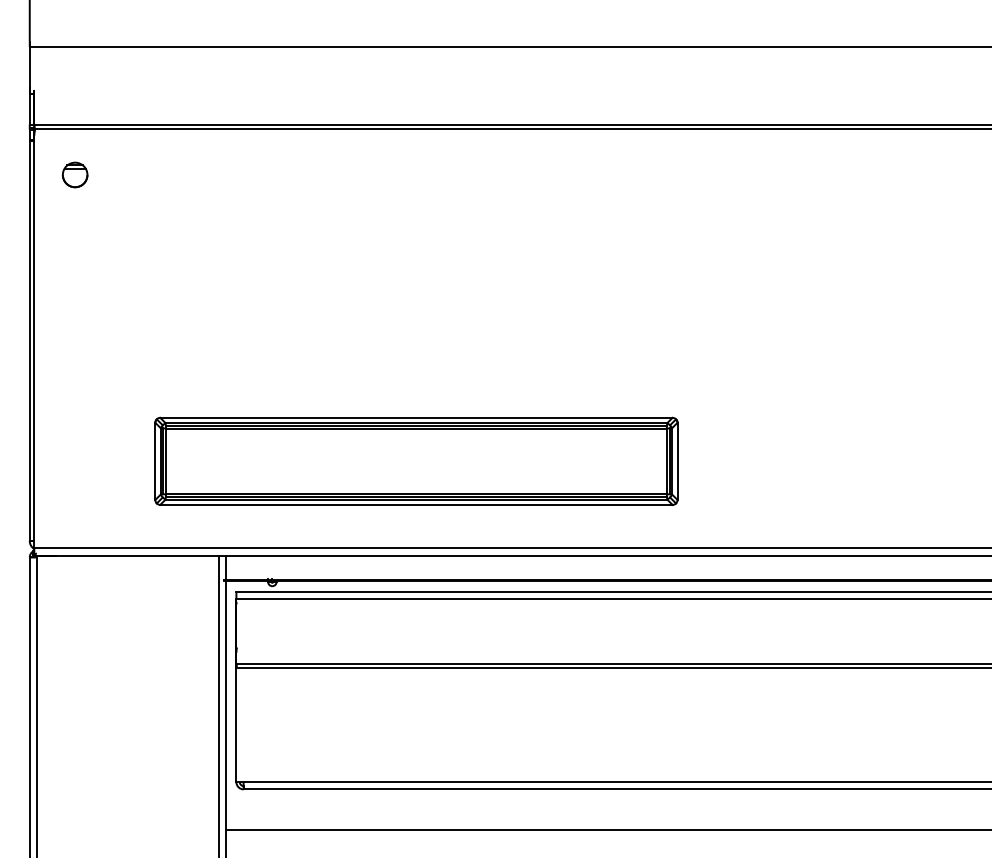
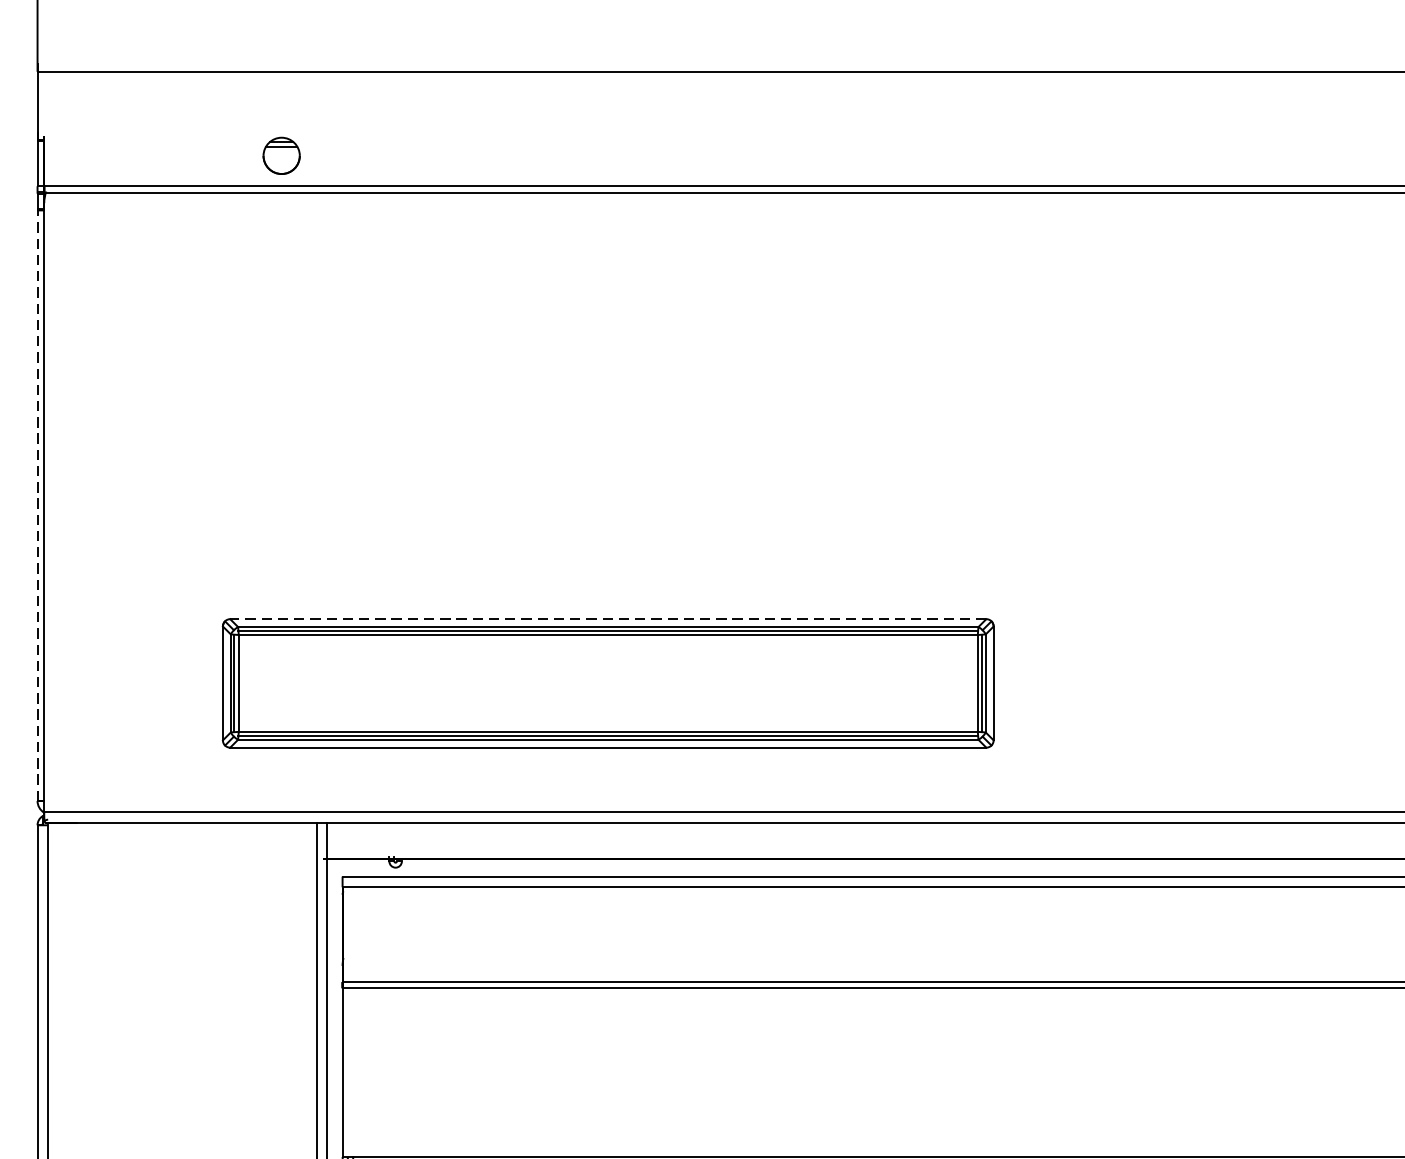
part: (74, 174) -> (280, 155), moved
line: (29, 340) -> (37, 505), solid -> dashed
line: (415, 417) -> (606, 618), solid -> dashed

